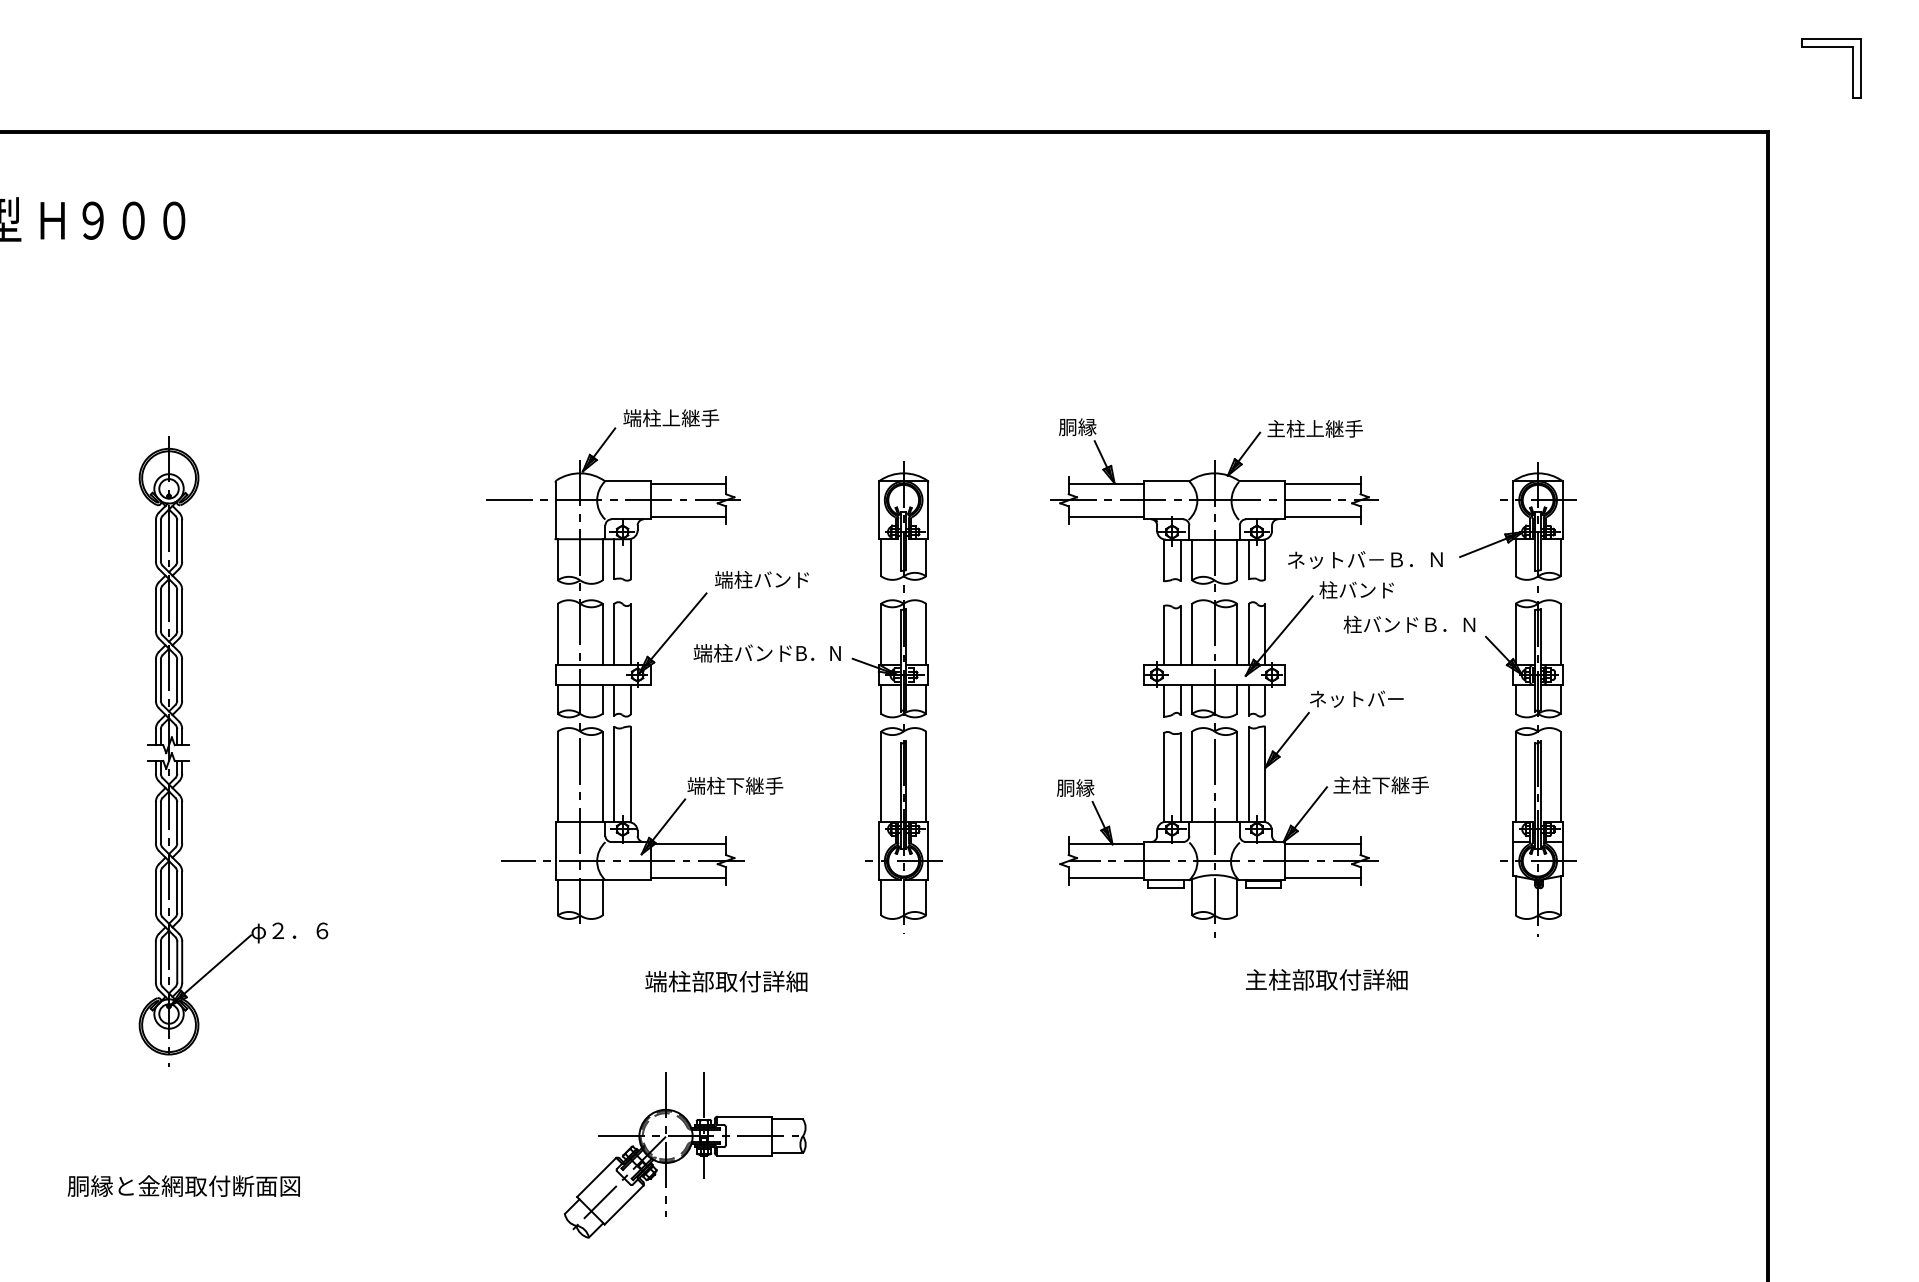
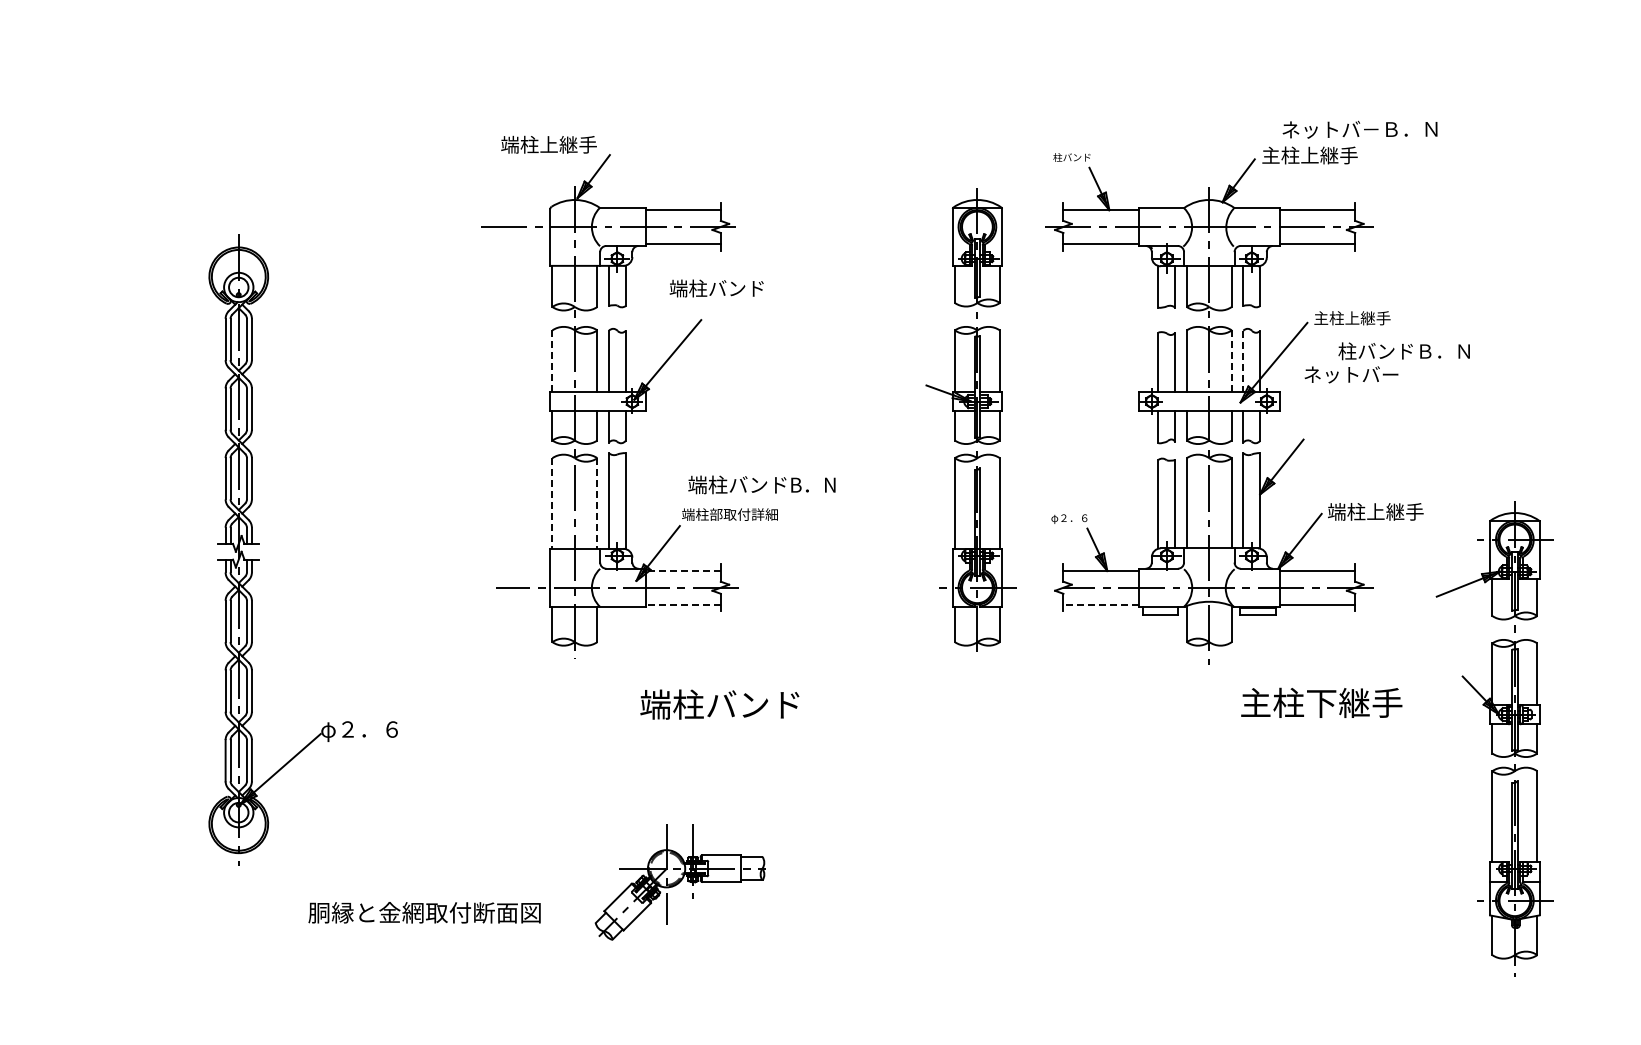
text: (671, 418) -> (549, 145), moved
text: (1077, 427) -> (1072, 154), 胴縁 -> 柱バンド
text: (1365, 560) -> (1360, 130), moved
text: (761, 579) -> (716, 288), moved
text: (1357, 590) -> (1352, 317), 柱バンド -> 主柱上継手
line: (557, 634) -> (552, 361), solid -> dashed
line: (1237, 634) -> (1232, 361), solid -> dashed
line: (1248, 634) -> (1243, 361), solid -> dashed
text: (766, 653) -> (761, 485), moved
part: (896, 697) -> (970, 424), moved
text: (1356, 698) -> (1351, 374), moved
part: (1517, 699) -> (1494, 739), moved
part: (189, 745) -> (259, 544), moved
line: (557, 777) -> (552, 504), solid -> dashed
line: (602, 777) -> (597, 504), solid -> dashed
text: (735, 785) -> (730, 512), 端柱下継手 -> 端柱部取付詳細
text: (1361, 785) -> (1356, 512), 主柱下継手 -> 端柱上継手
text: (1075, 788) -> (1070, 515), 胴縁 -> φ２．６
line: (688, 844) -> (683, 571), solid -> dashed
line: (688, 877) -> (683, 604), solid -> dashed
line: (1106, 877) -> (1101, 604), solid -> dashed
text: (1326, 976) -> (1321, 703), 主柱部取付詳細 -> 主柱下継手
text: (726, 977) -> (721, 704), 端柱部取付詳細 -> 端柱バンド
part: (685, 1155) -> (680, 882), size x0.7
text: (183, 1185) -> (424, 912), moved

